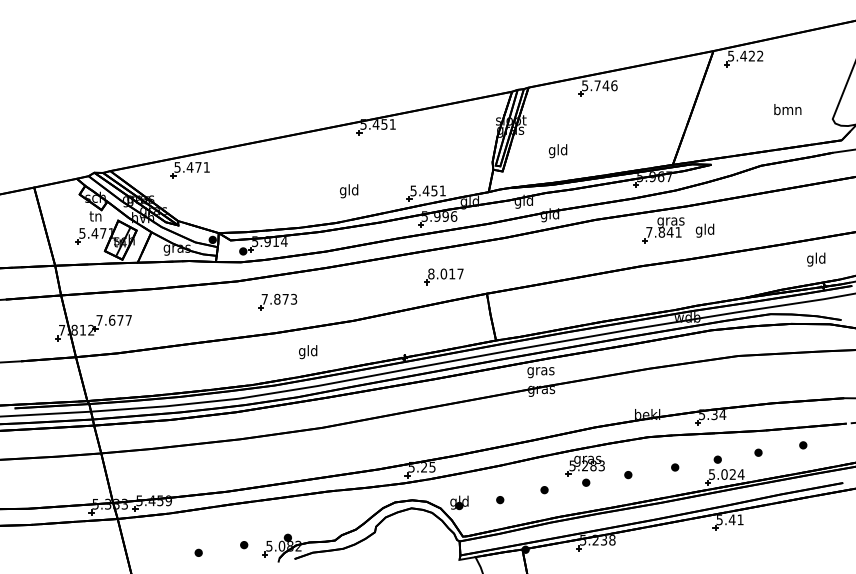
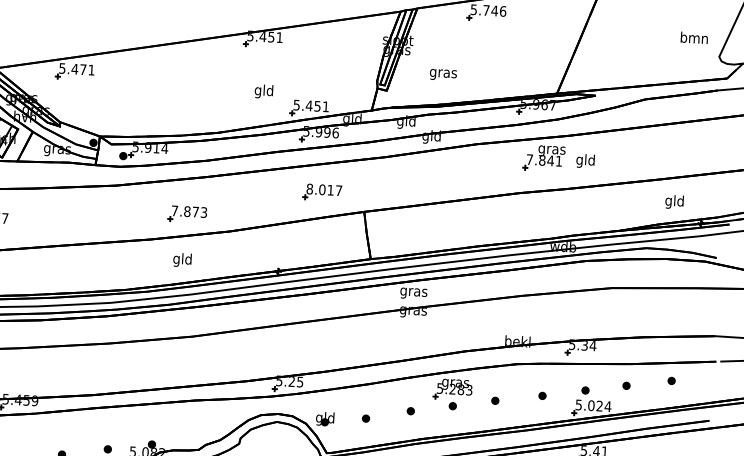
text: (787, 109) -> (694, 37), moved
text: (557, 151) -> (442, 73), gld -> gras
text: (349, 191) -> (264, 91), moved
text: (816, 259) -> (674, 202), moved
part: (277, 301) -> (187, 213), moved

